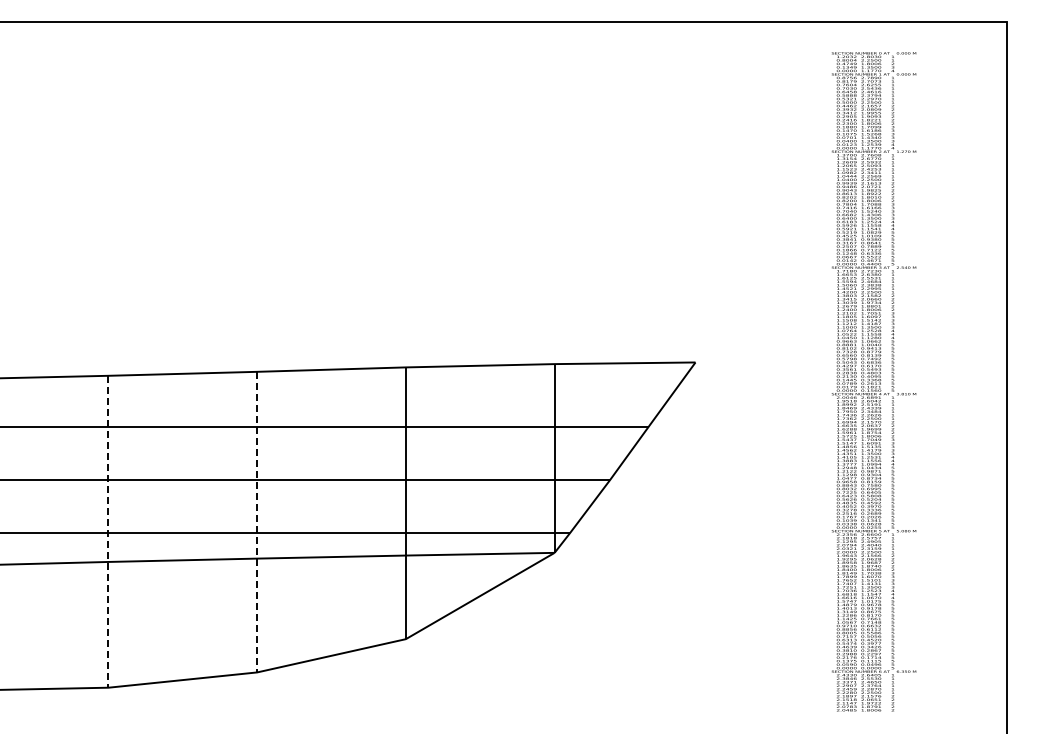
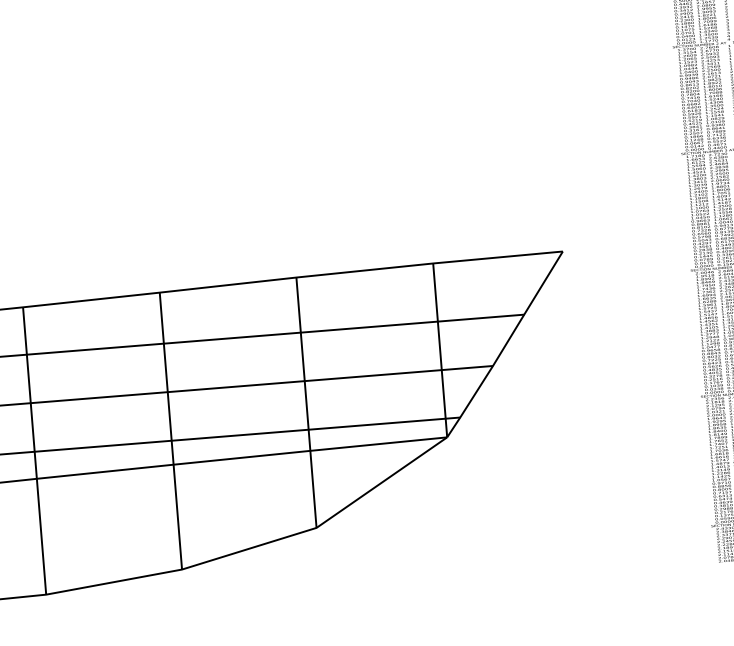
line: (257, 522) -> (171, 431), dashed -> solid
line: (108, 531) -> (34, 450), dashed -> solid

